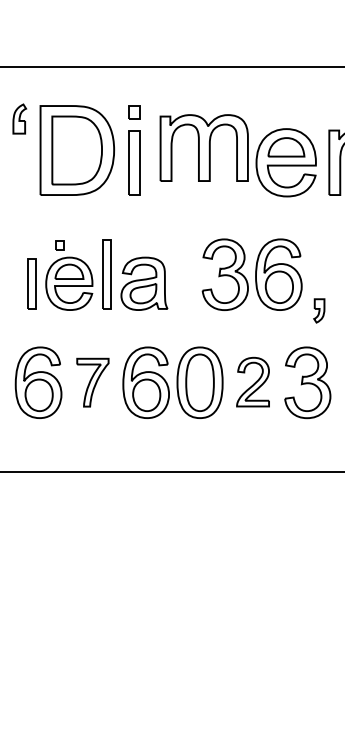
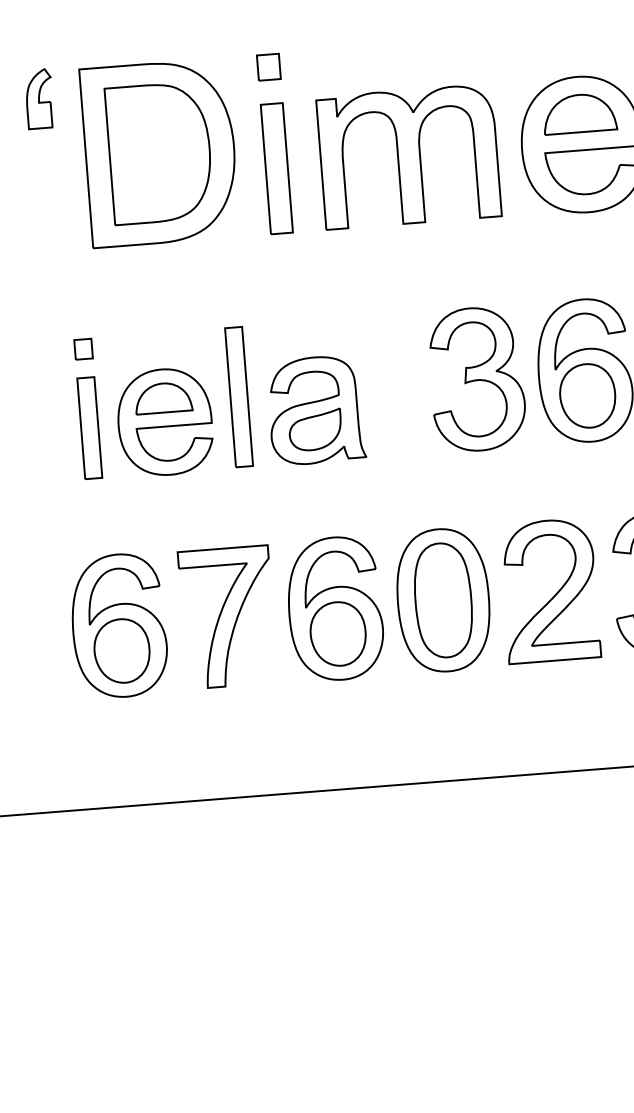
part: (203, 147) -> (407, 155), moved
part: (59, 245) -> (82, 349), moved
part: (252, 381) -> (548, 589), size x1.43
part: (92, 382) -> (227, 616), size x1.43

